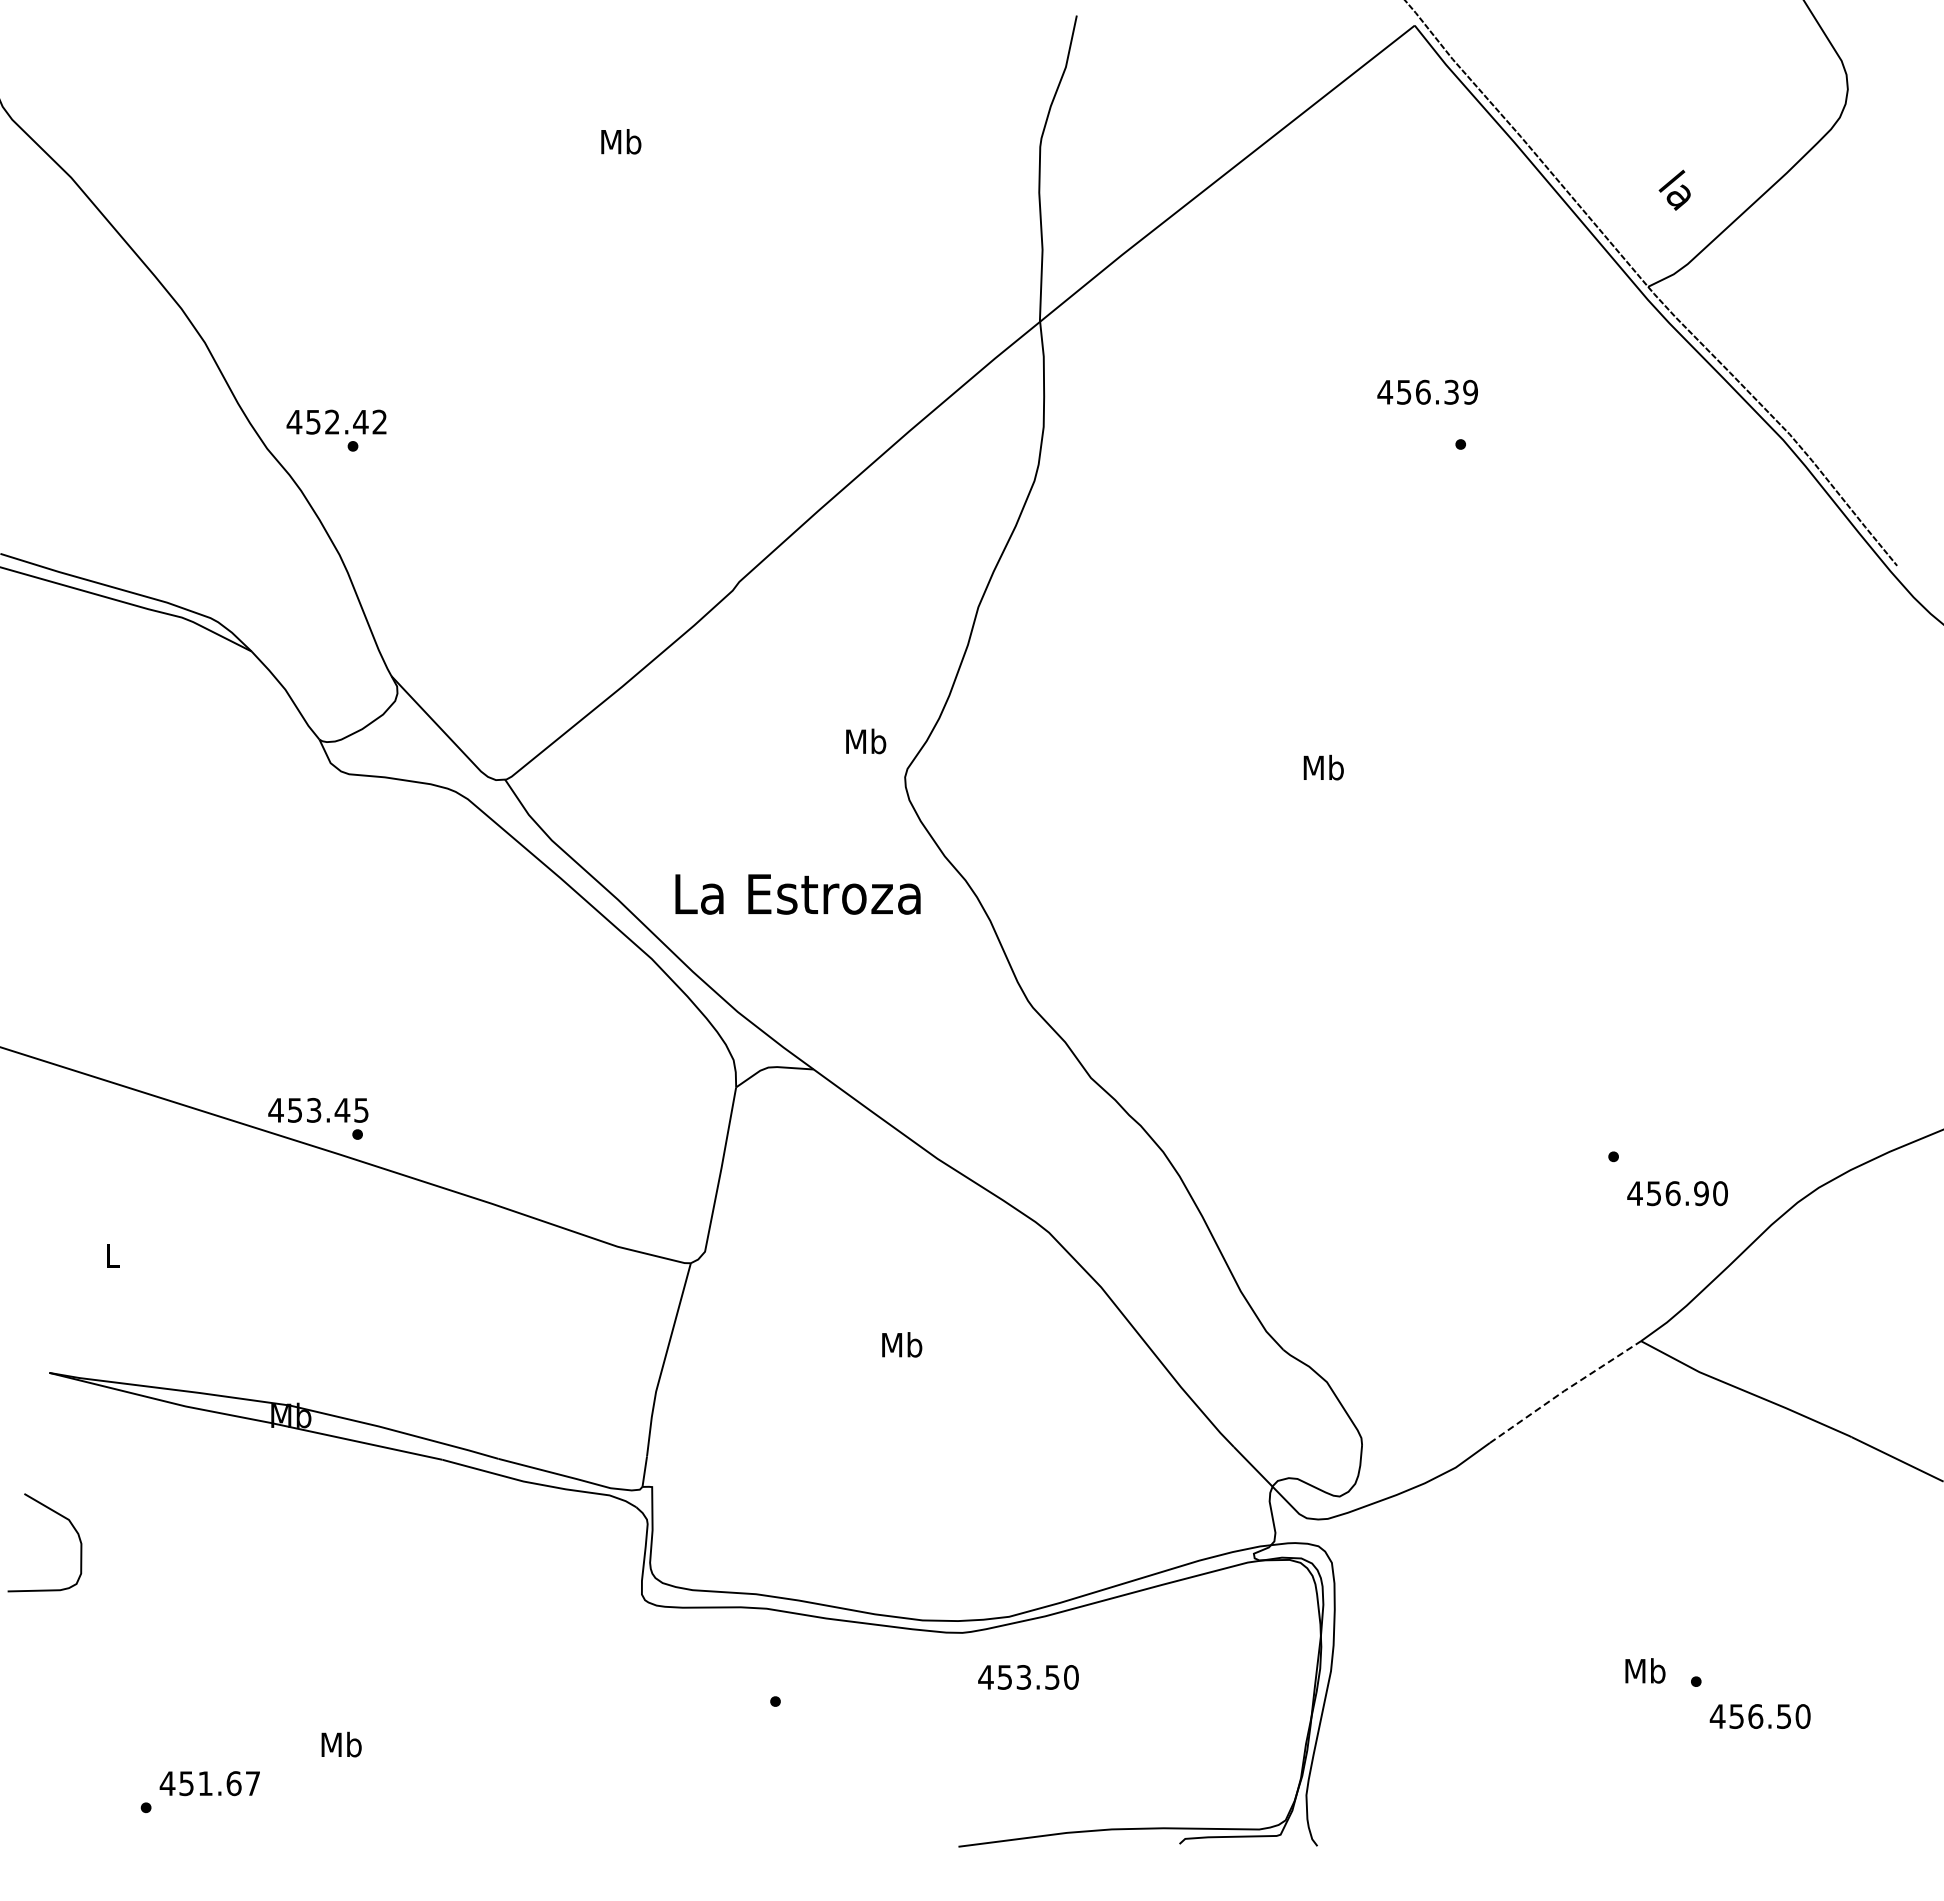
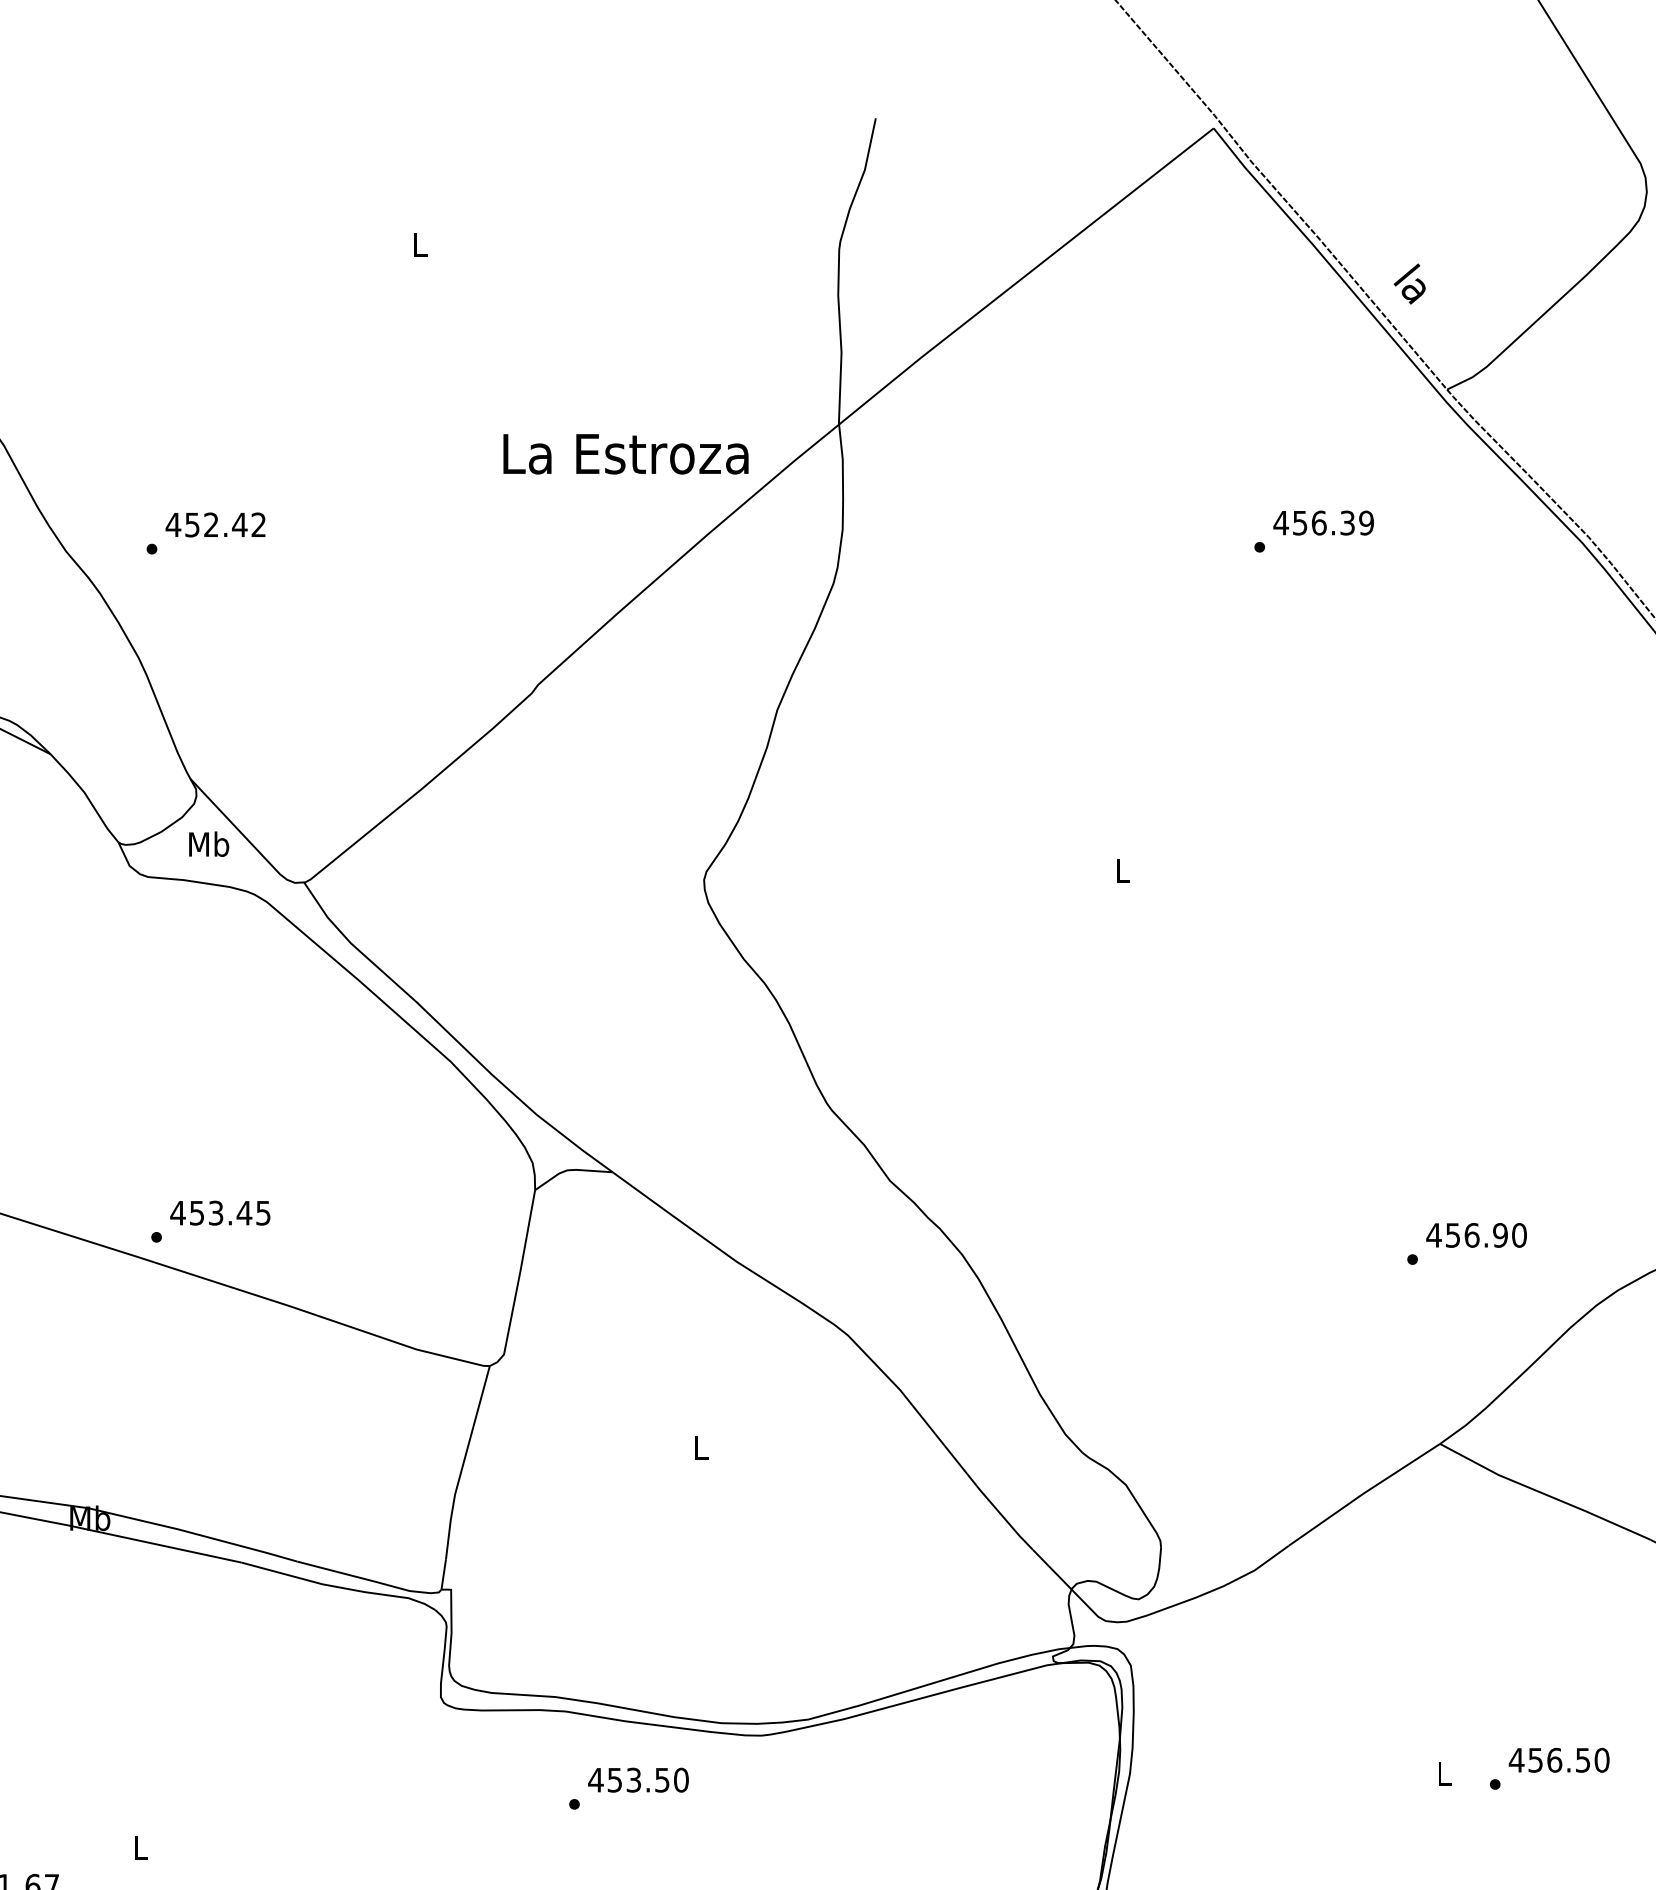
text: (621, 141) -> (420, 244), Mb -> L
text: (1674, 189) -> (1409, 283), moved
text: (1427, 391) -> (1323, 522), moved
text: (336, 421) -> (215, 524), moved
text: (866, 741) -> (209, 844), moved
text: (1323, 767) -> (1122, 870), Mb -> L
text: (797, 894) -> (625, 454), moved
text: (318, 1110) -> (220, 1213), moved
text: (1677, 1193) -> (1476, 1235), moved
text: (902, 1344) -> (701, 1447), Mb -> L
line: (1564, 1391) -> (1363, 1494), dashed -> solid
text: (1645, 1670) -> (1444, 1773), Mb -> L
text: (1028, 1677) -> (638, 1780), moved
text: (1759, 1716) -> (1558, 1760), moved
text: (341, 1744) -> (140, 1847), Mb -> L

